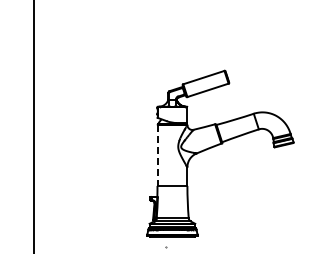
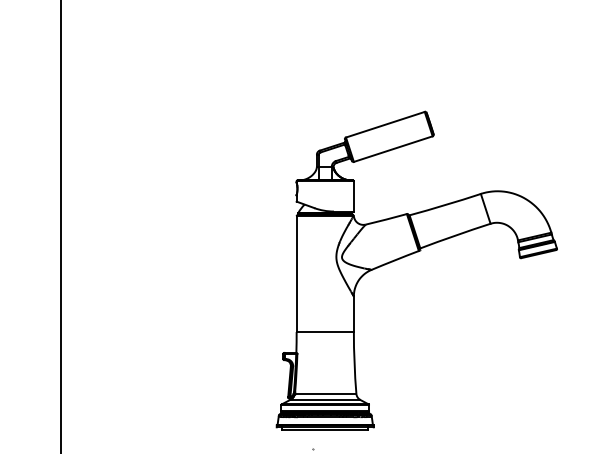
line: (157, 156) -> (296, 275), dashed -> solid

